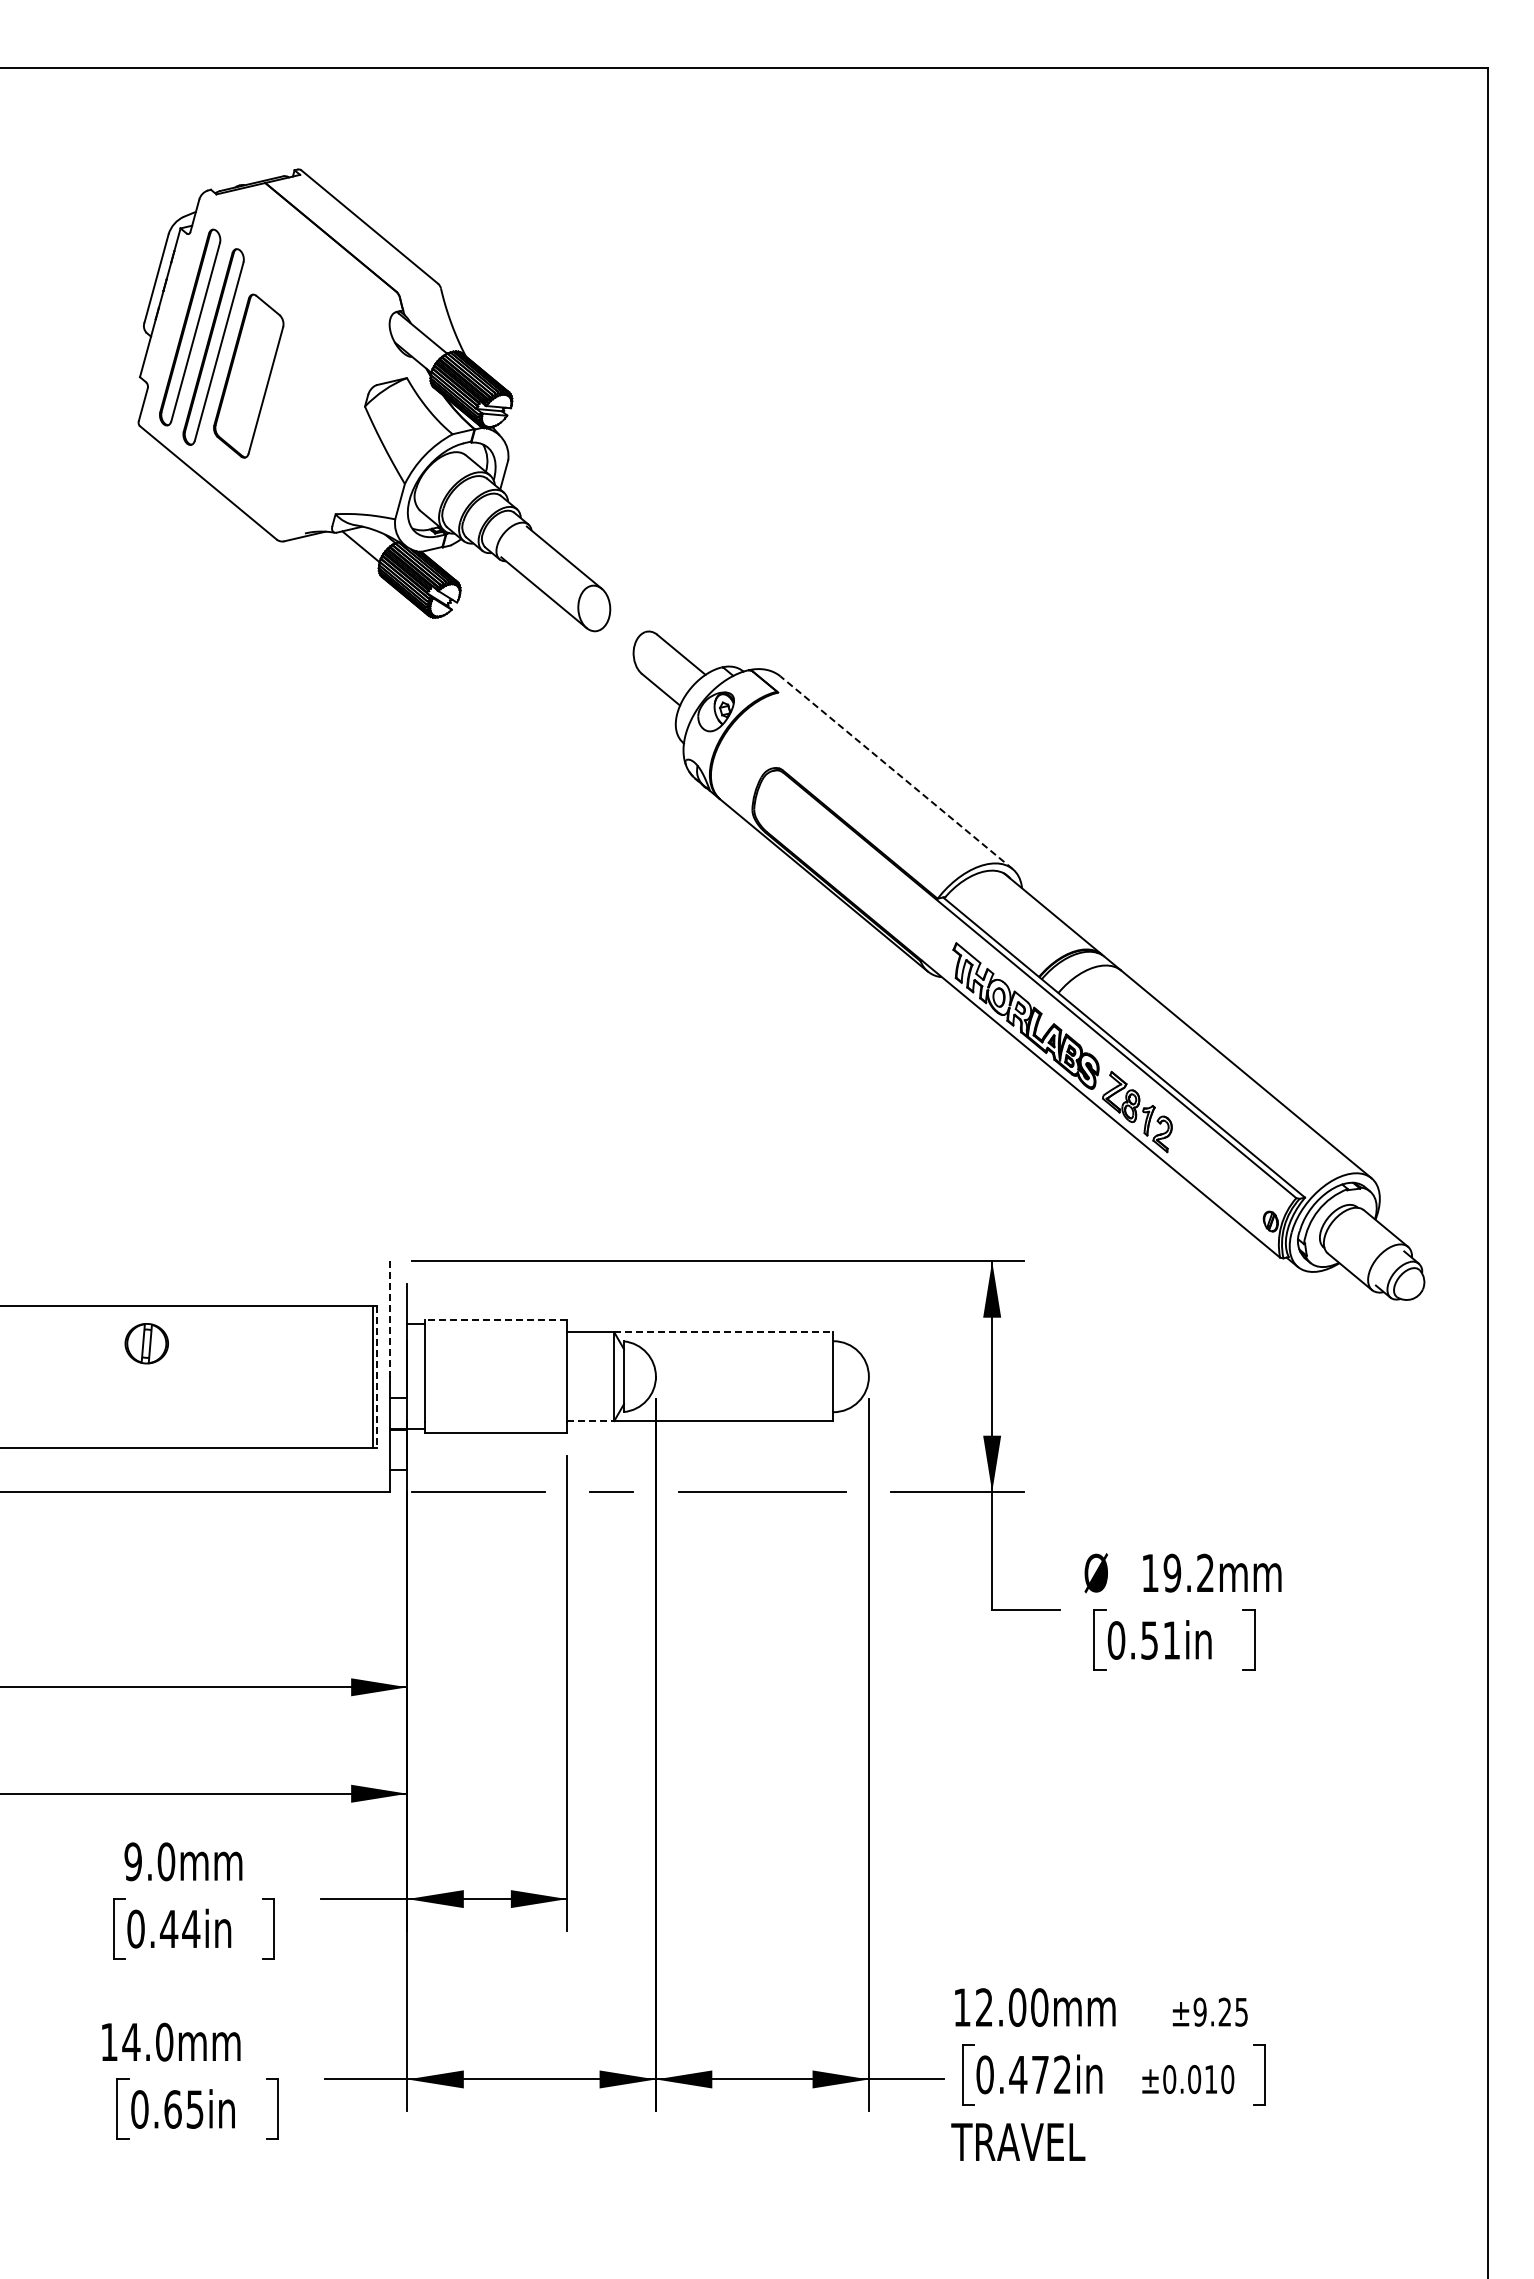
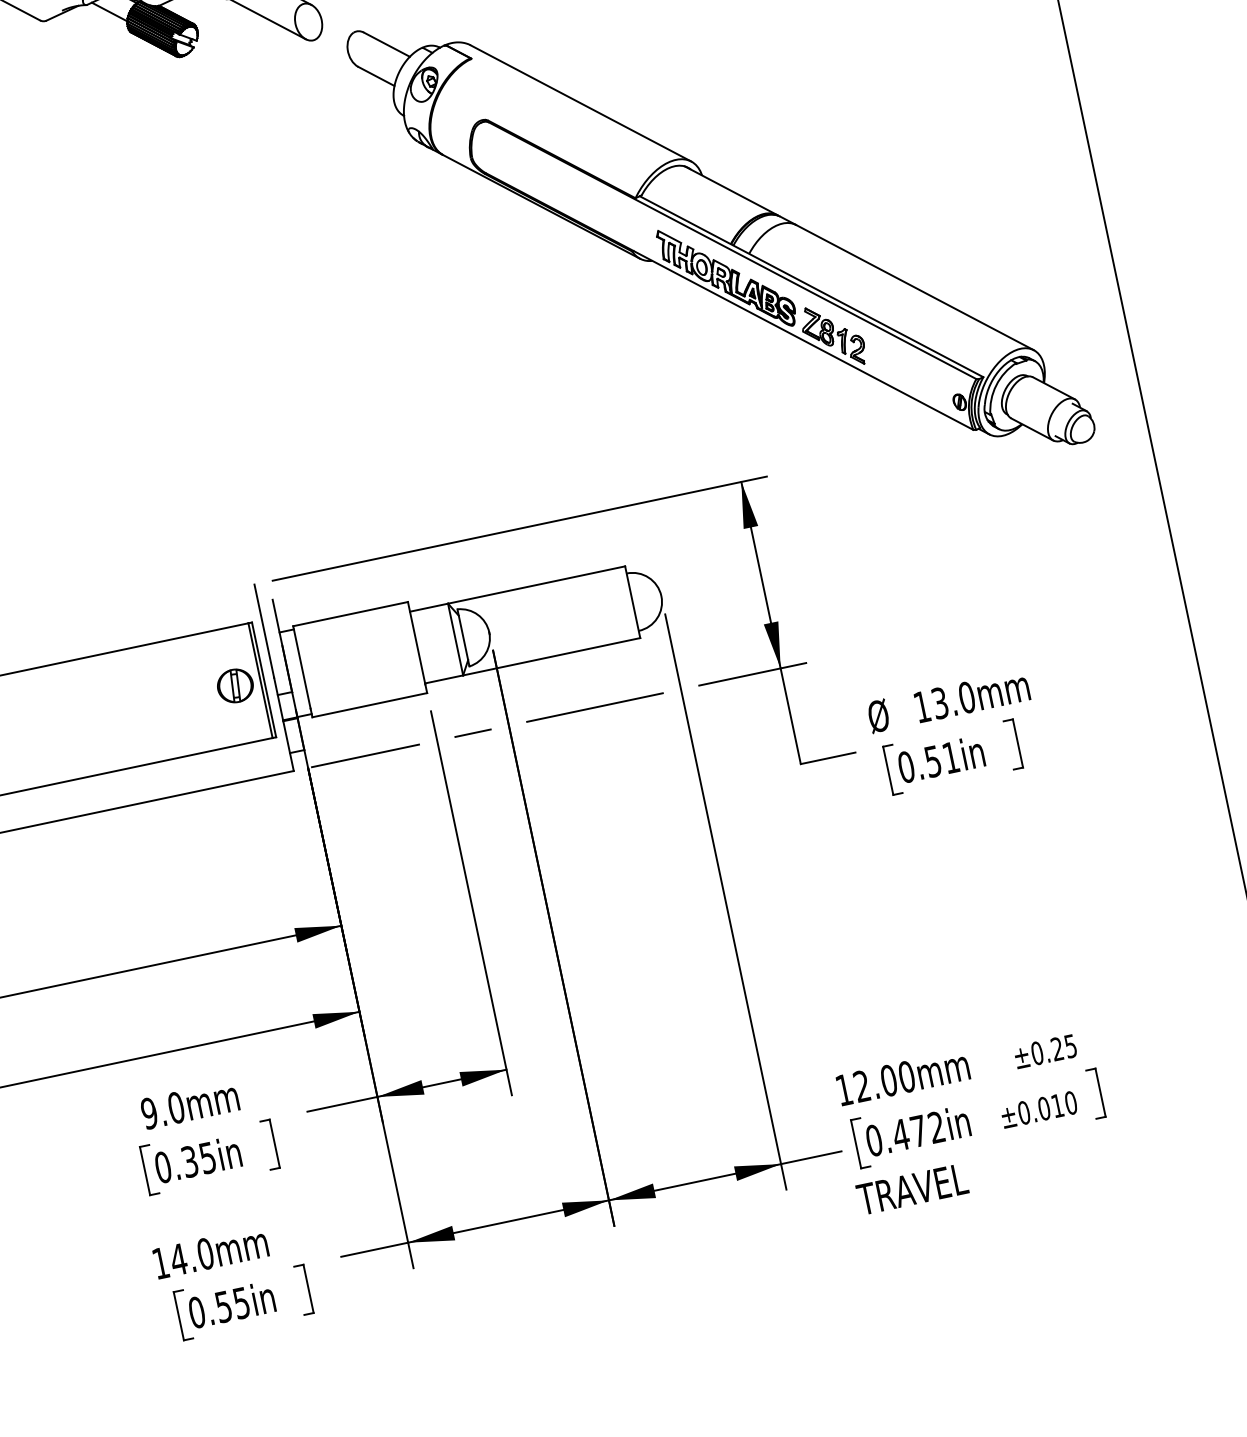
line: (896, 772) -> (580, 103), dashed -> solid
line: (389, 1319) -> (264, 631), dashed -> solid
line: (496, 1320) -> (350, 614), dashed -> solid
line: (723, 1332) -> (536, 585), dashed -> solid
part: (146, 1343) -> (235, 685), moved
line: (377, 1376) -> (264, 679), dashed -> solid
line: (590, 1421) -> (444, 679), dashed -> solid
text: (1188, 1572) -> (953, 699), 19.2mm -> 13.0mm
text: (180, 1928) -> (199, 1159), 0.44in -> 0.35in
text: (1199, 2011) -> (1036, 1052), ±9.25 -> ±0.25
text: (172, 2109) -> (223, 1306), 0.65in -> 0.55in

